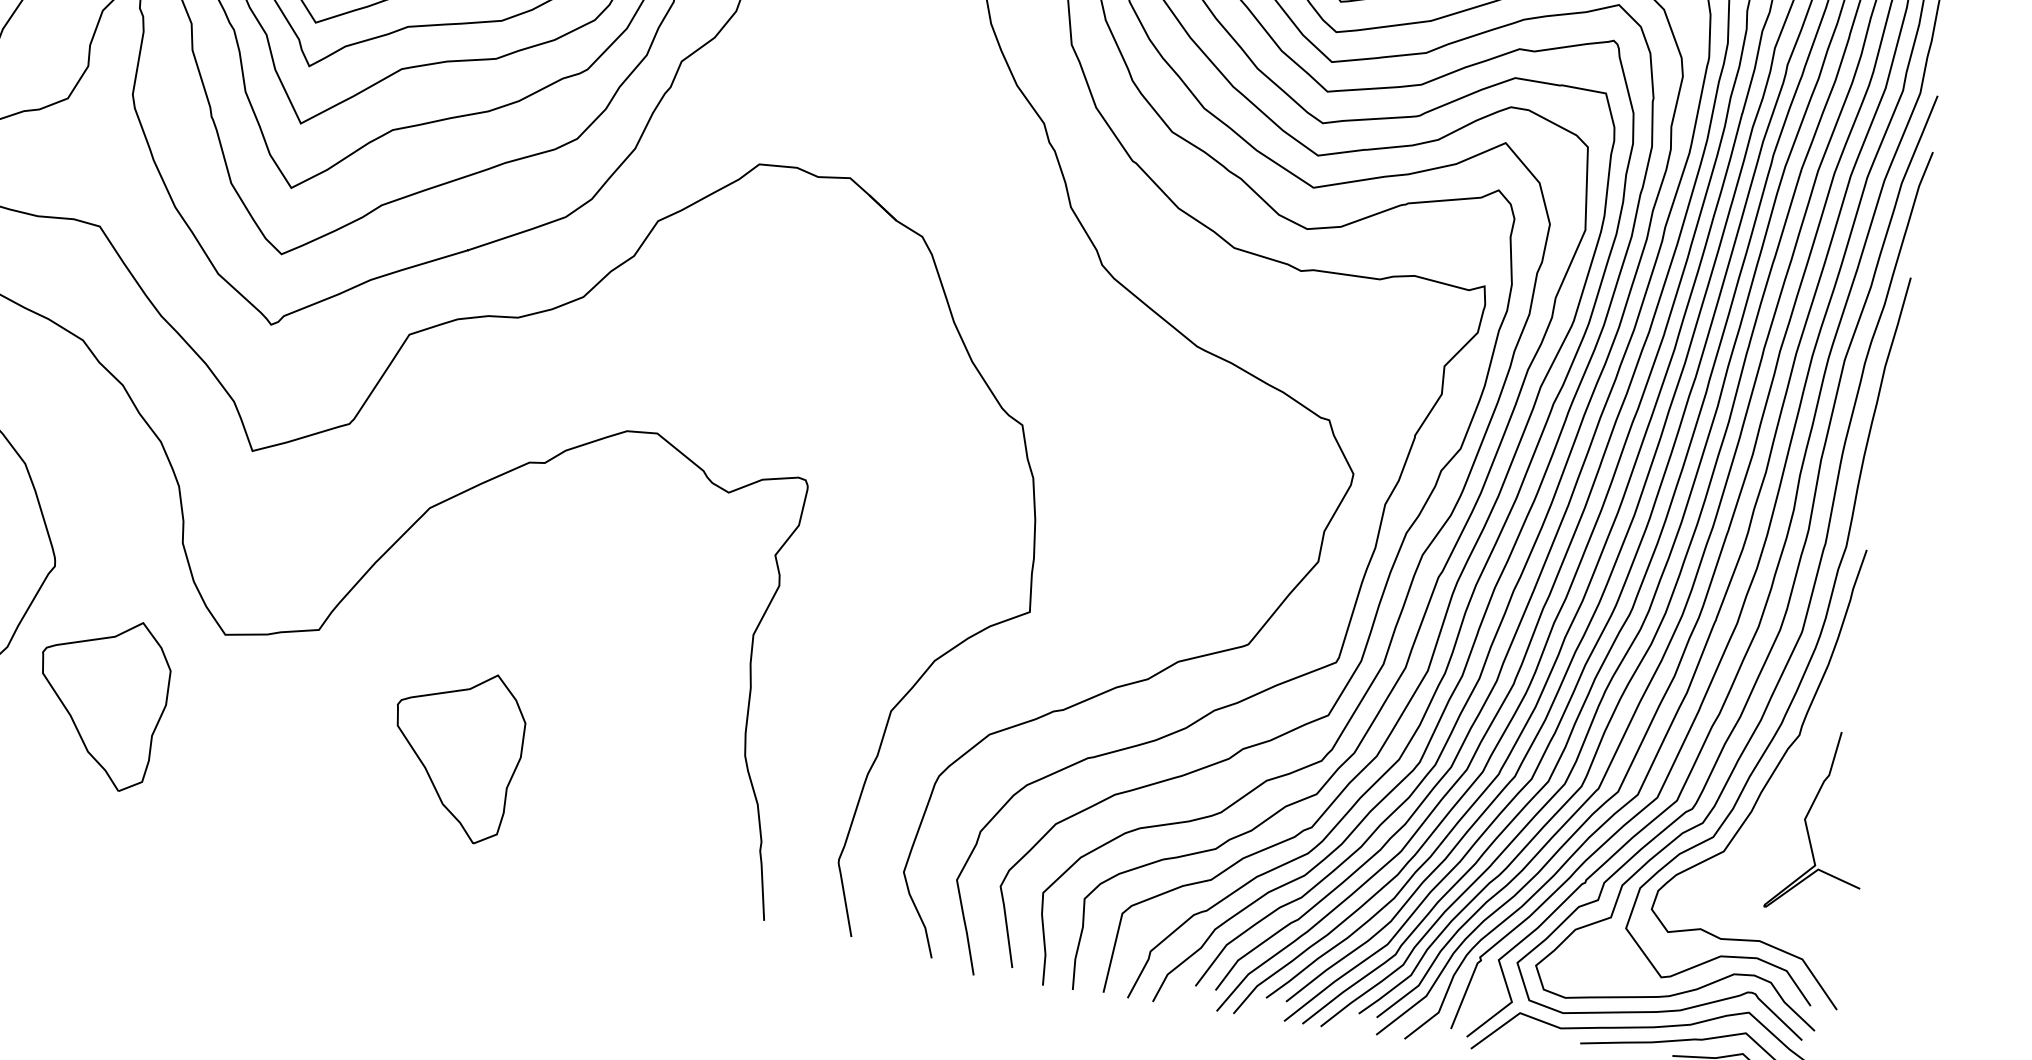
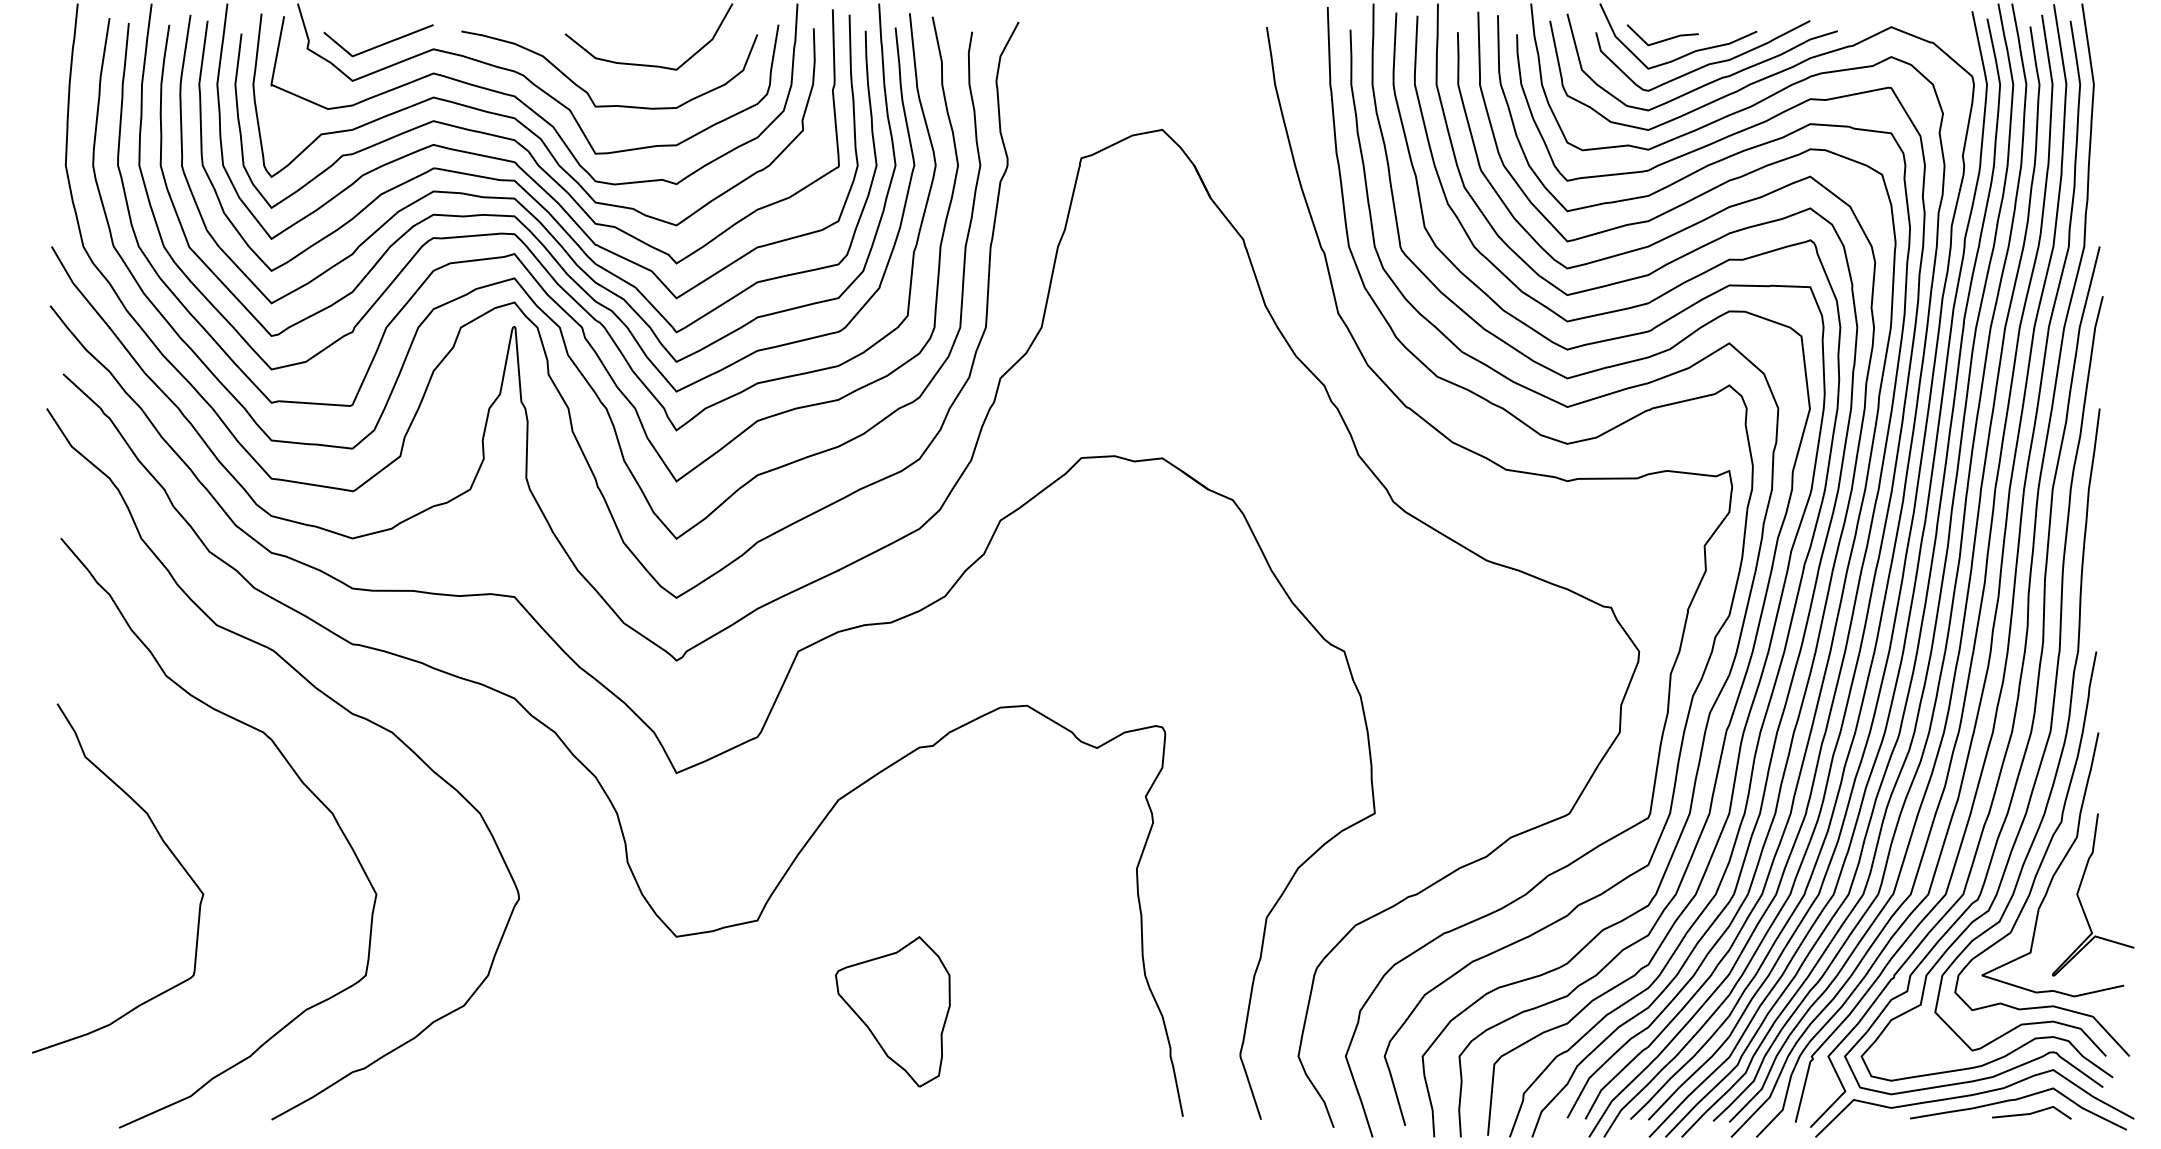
part: (100, 702) -> (576, 1011), removed
curve: (1786, 786) -> (2056, 868), added

